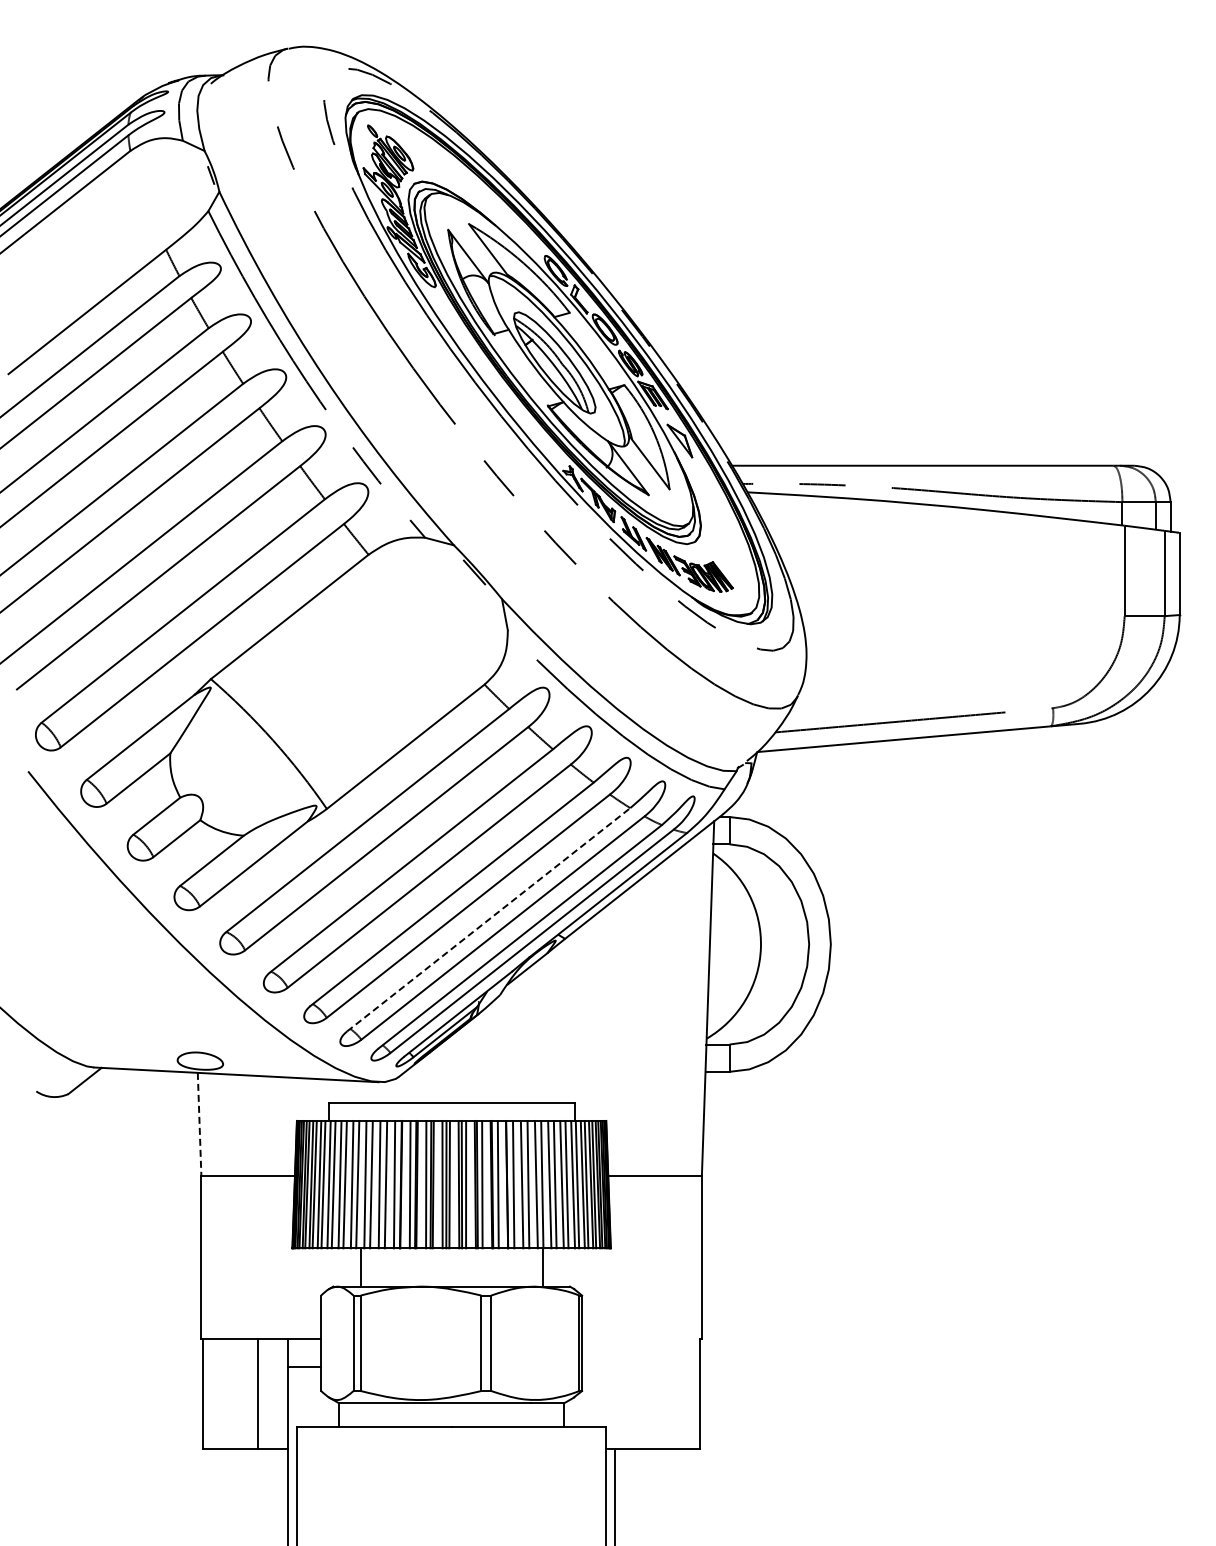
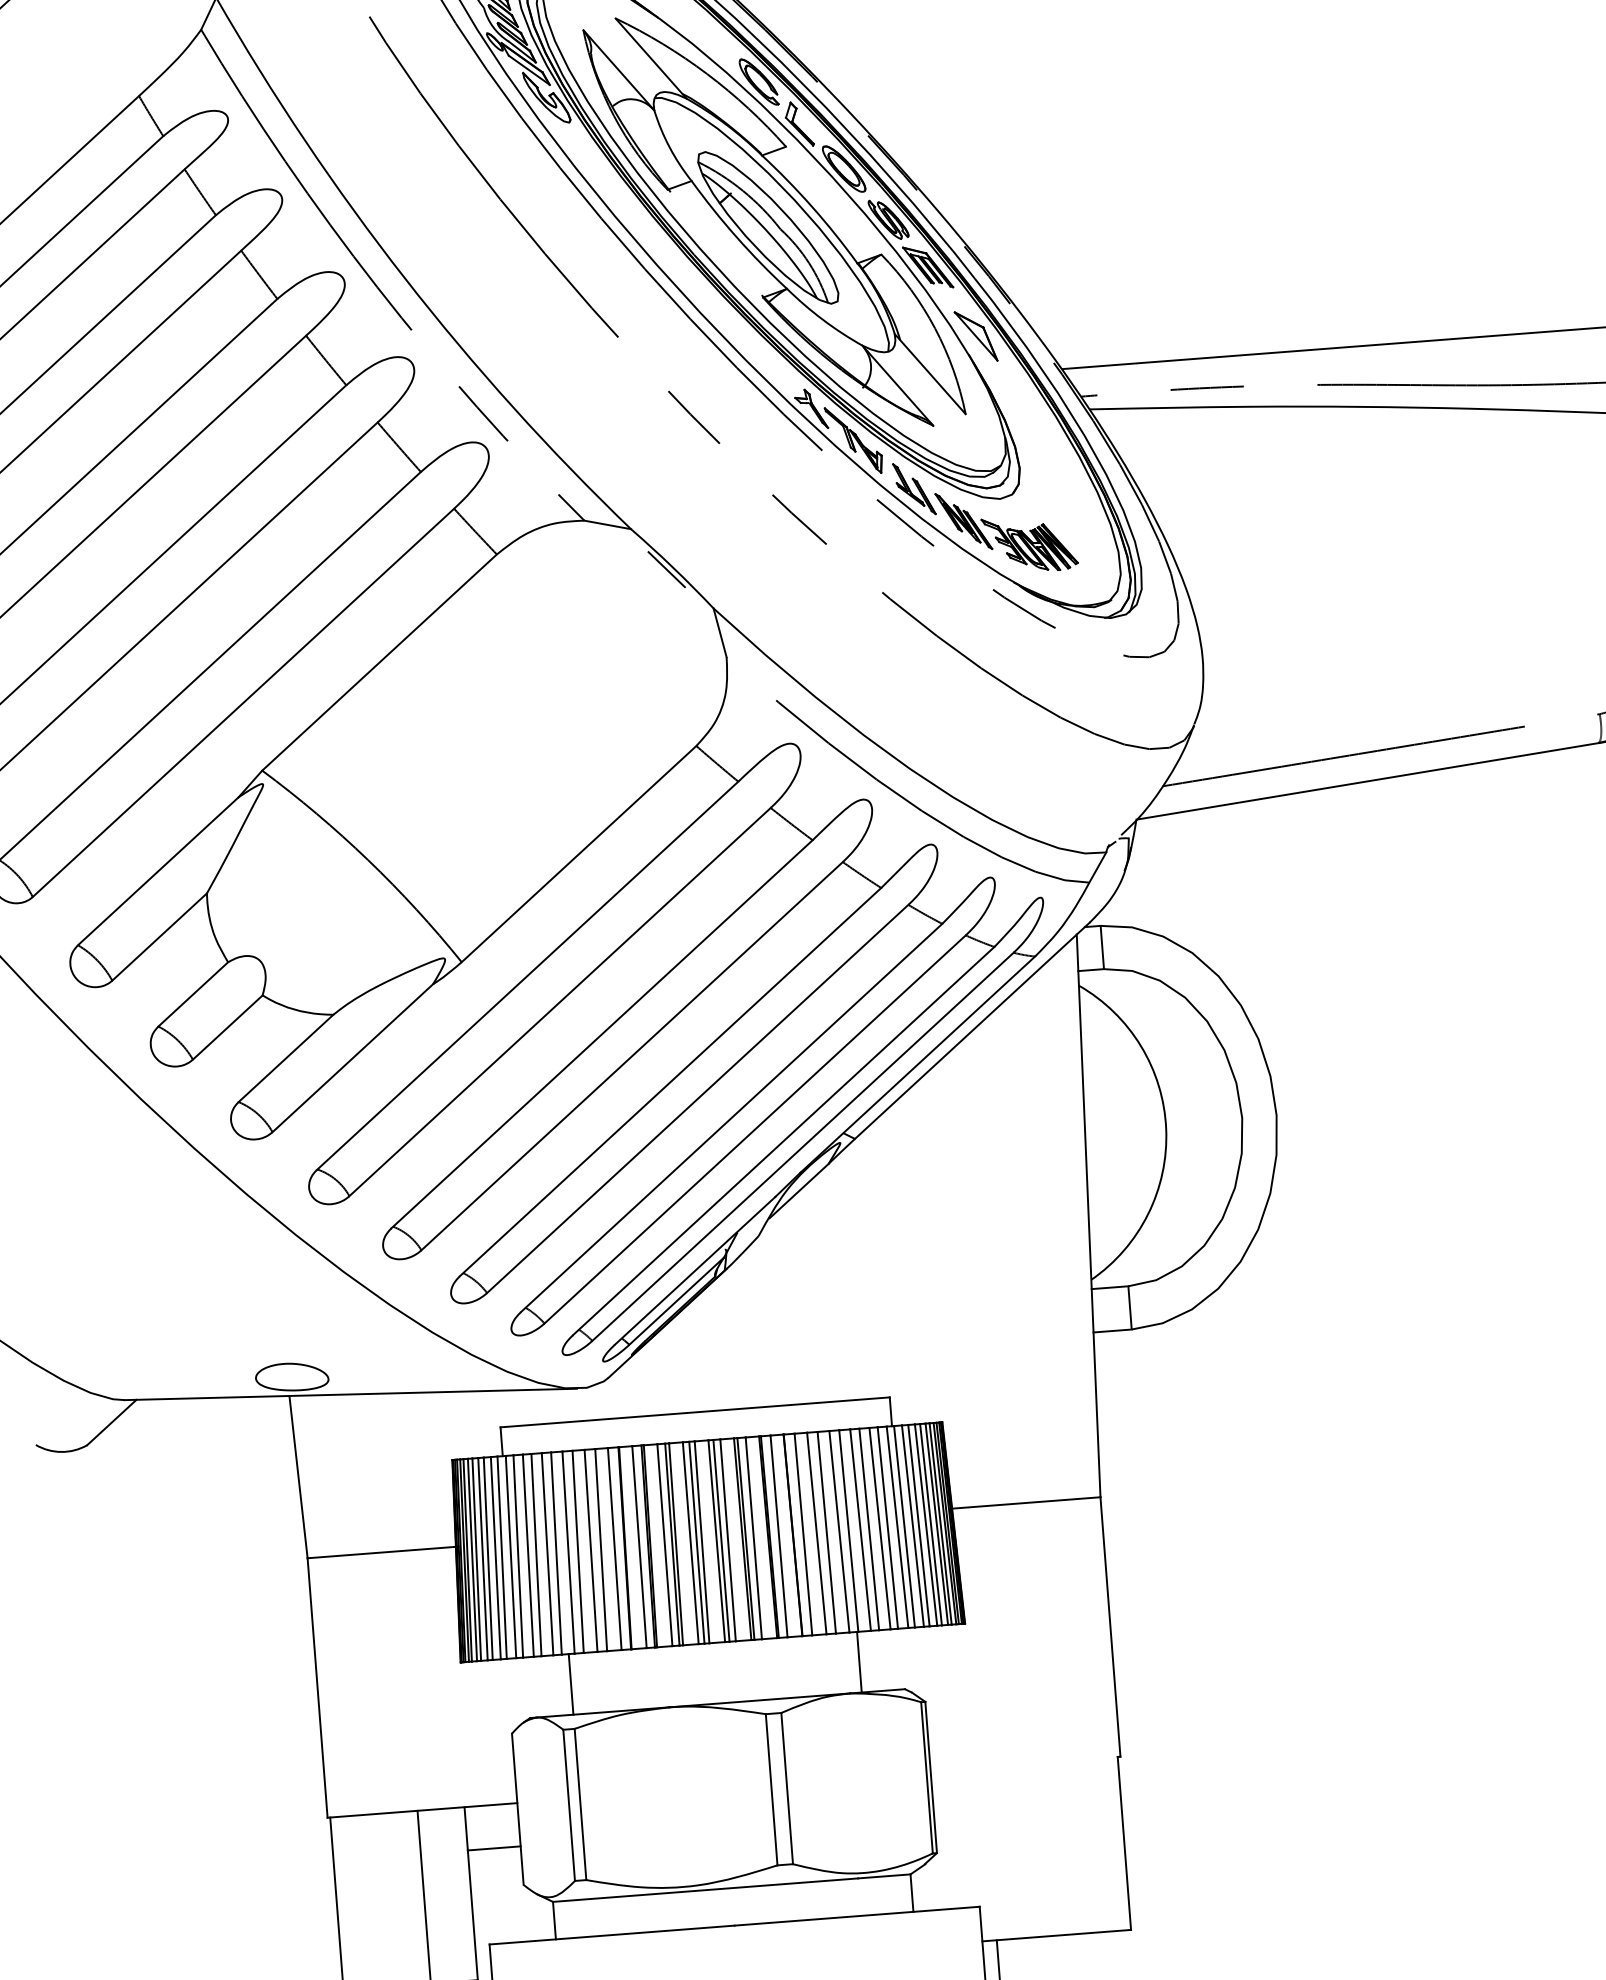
line: (489, 919) -> (732, 1117), dashed -> solid
line: (199, 1124) -> (298, 1477), dashed -> solid

